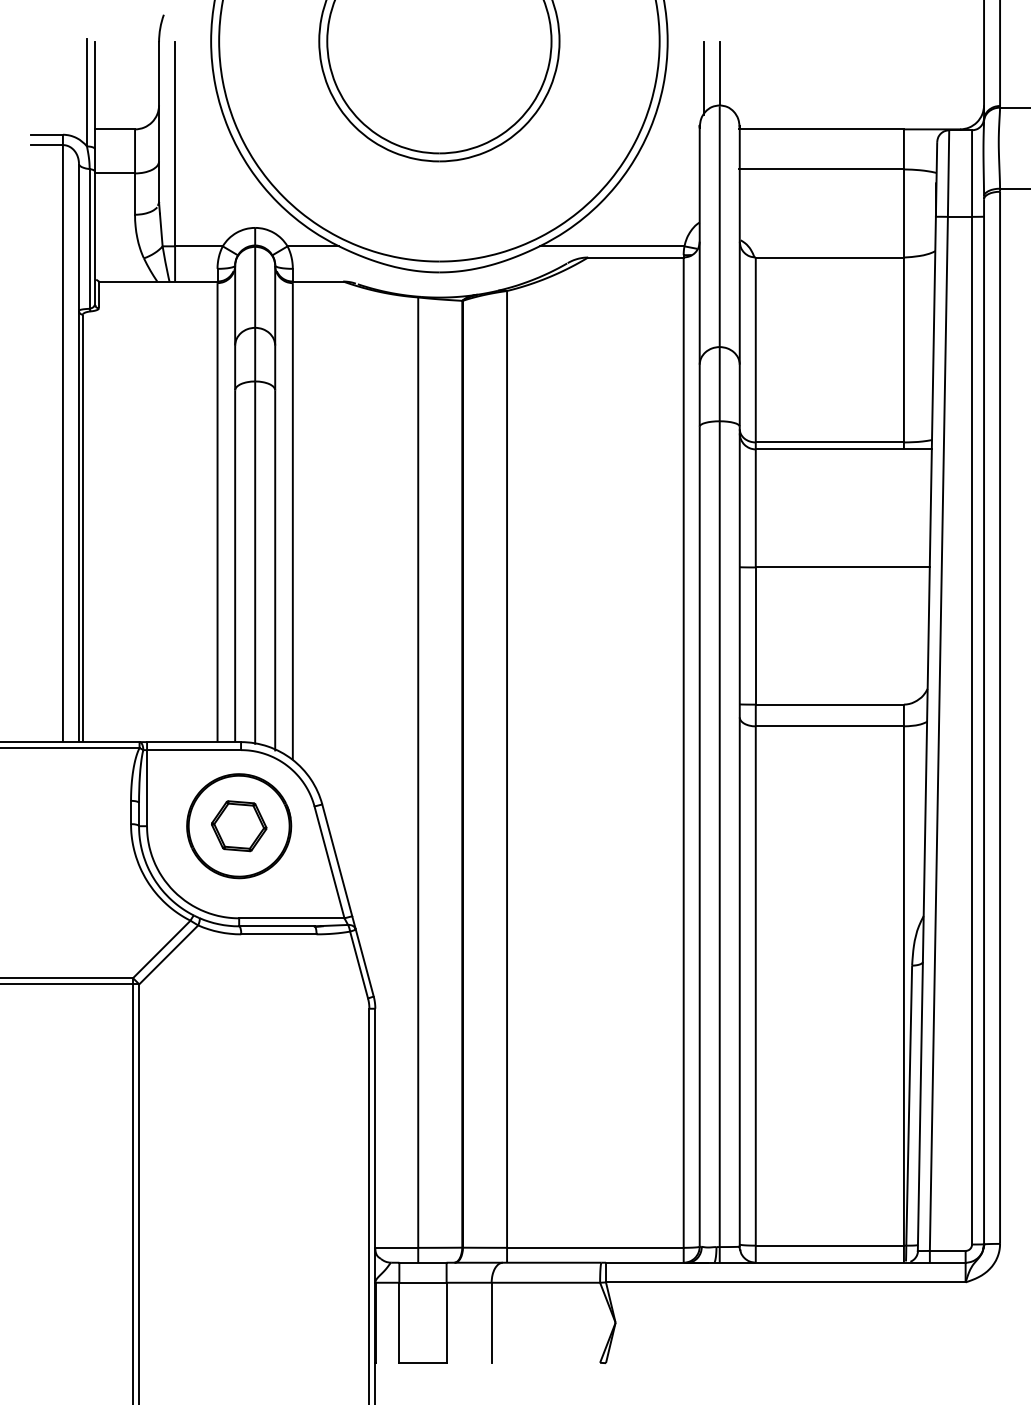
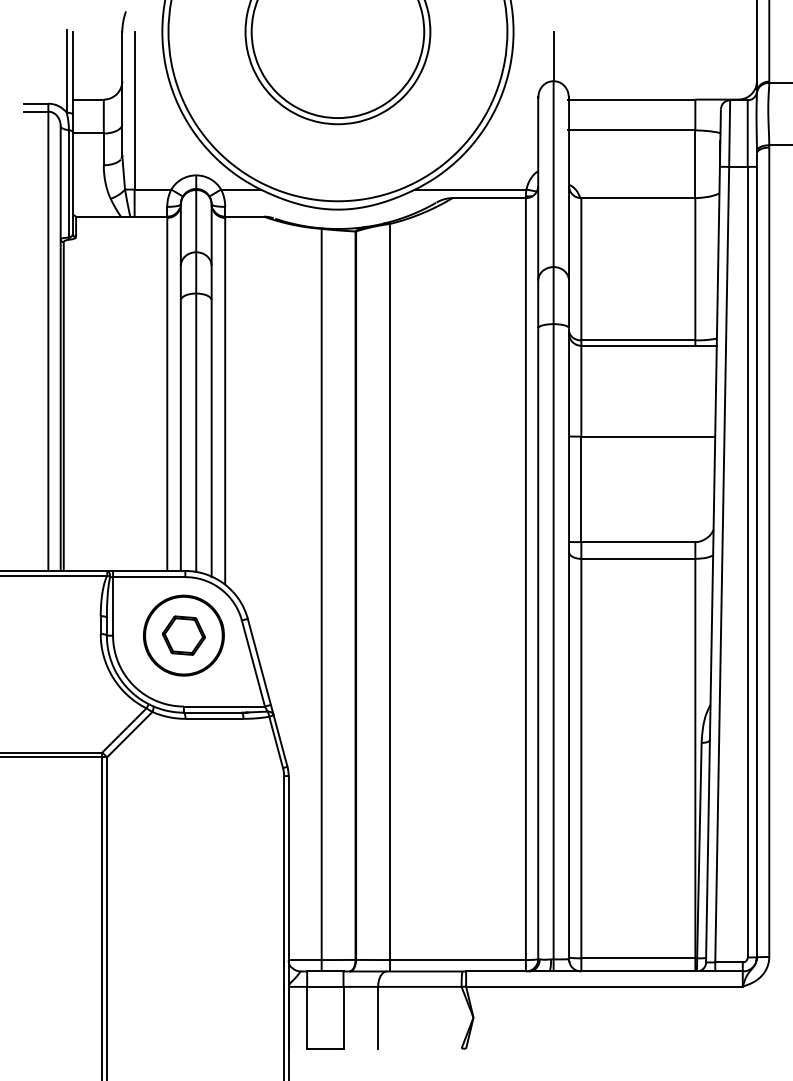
line: (703, 78) -> (541, 60), removed

